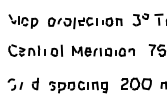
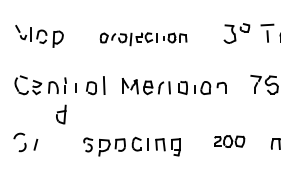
part: (85, 23) -> (143, 39), size x0.7
part: (34, 83) -> (59, 113), moved
part: (136, 83) -> (229, 140), size x0.6

